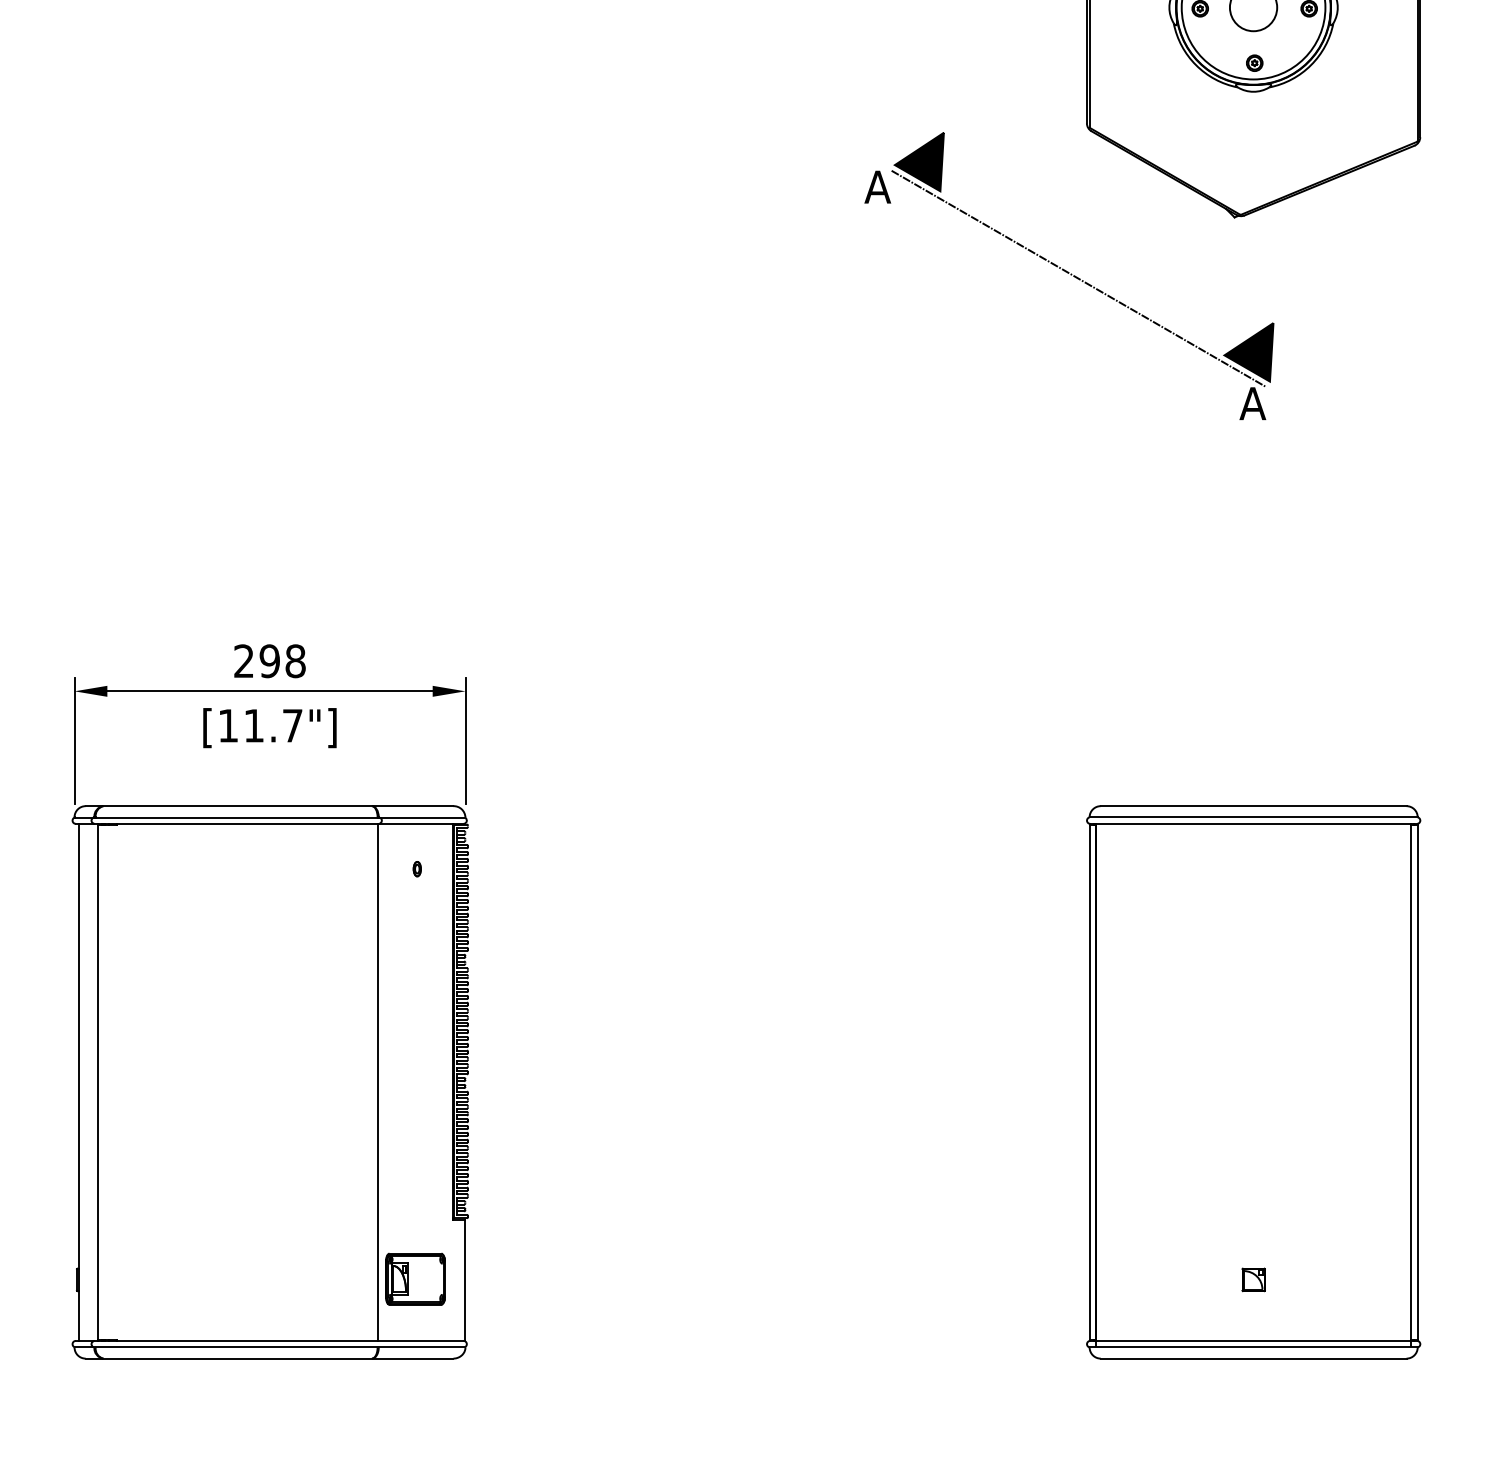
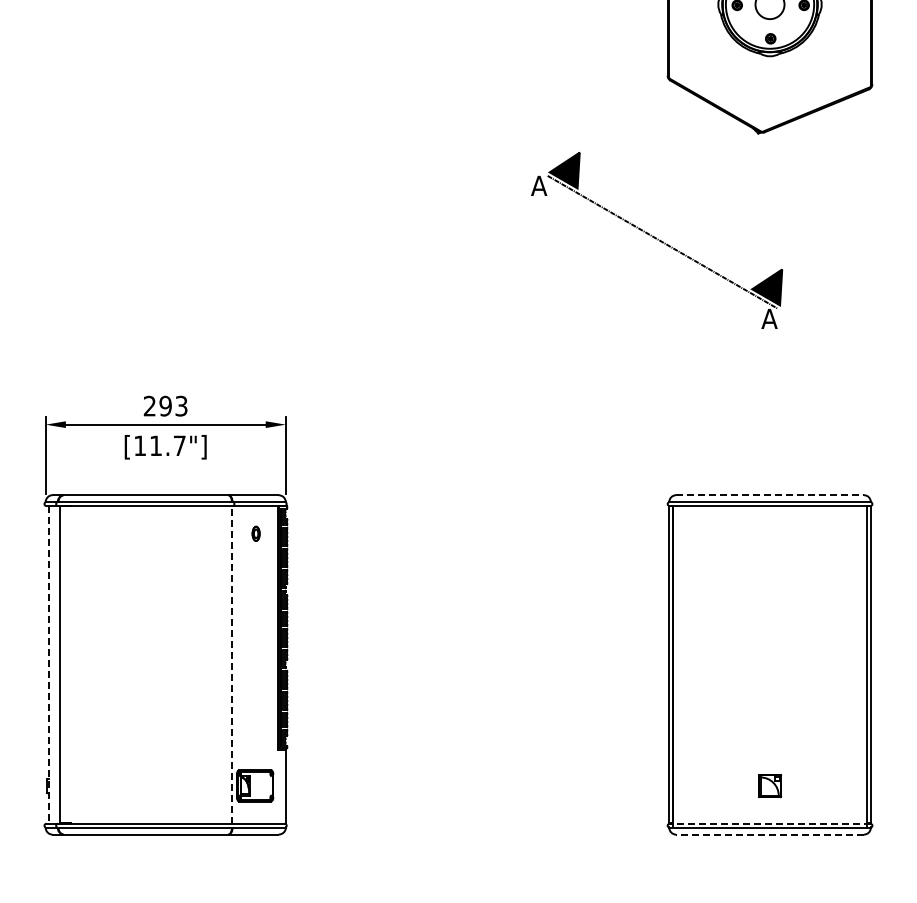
part: (1070, 275) -> (657, 240), moved
text: (295, 660) -> (181, 405), 298 -> 293
line: (1254, 806) -> (770, 495), solid -> dashed
part: (417, 868) -> (256, 533), size x1.6
line: (79, 1081) -> (48, 664), solid -> dashed
line: (378, 1081) -> (232, 664), solid -> dashed
part: (1252, 1280) -> (769, 786), size x1.6
line: (1254, 1340) -> (770, 823), solid -> dashed
line: (1254, 1358) -> (770, 834), solid -> dashed

